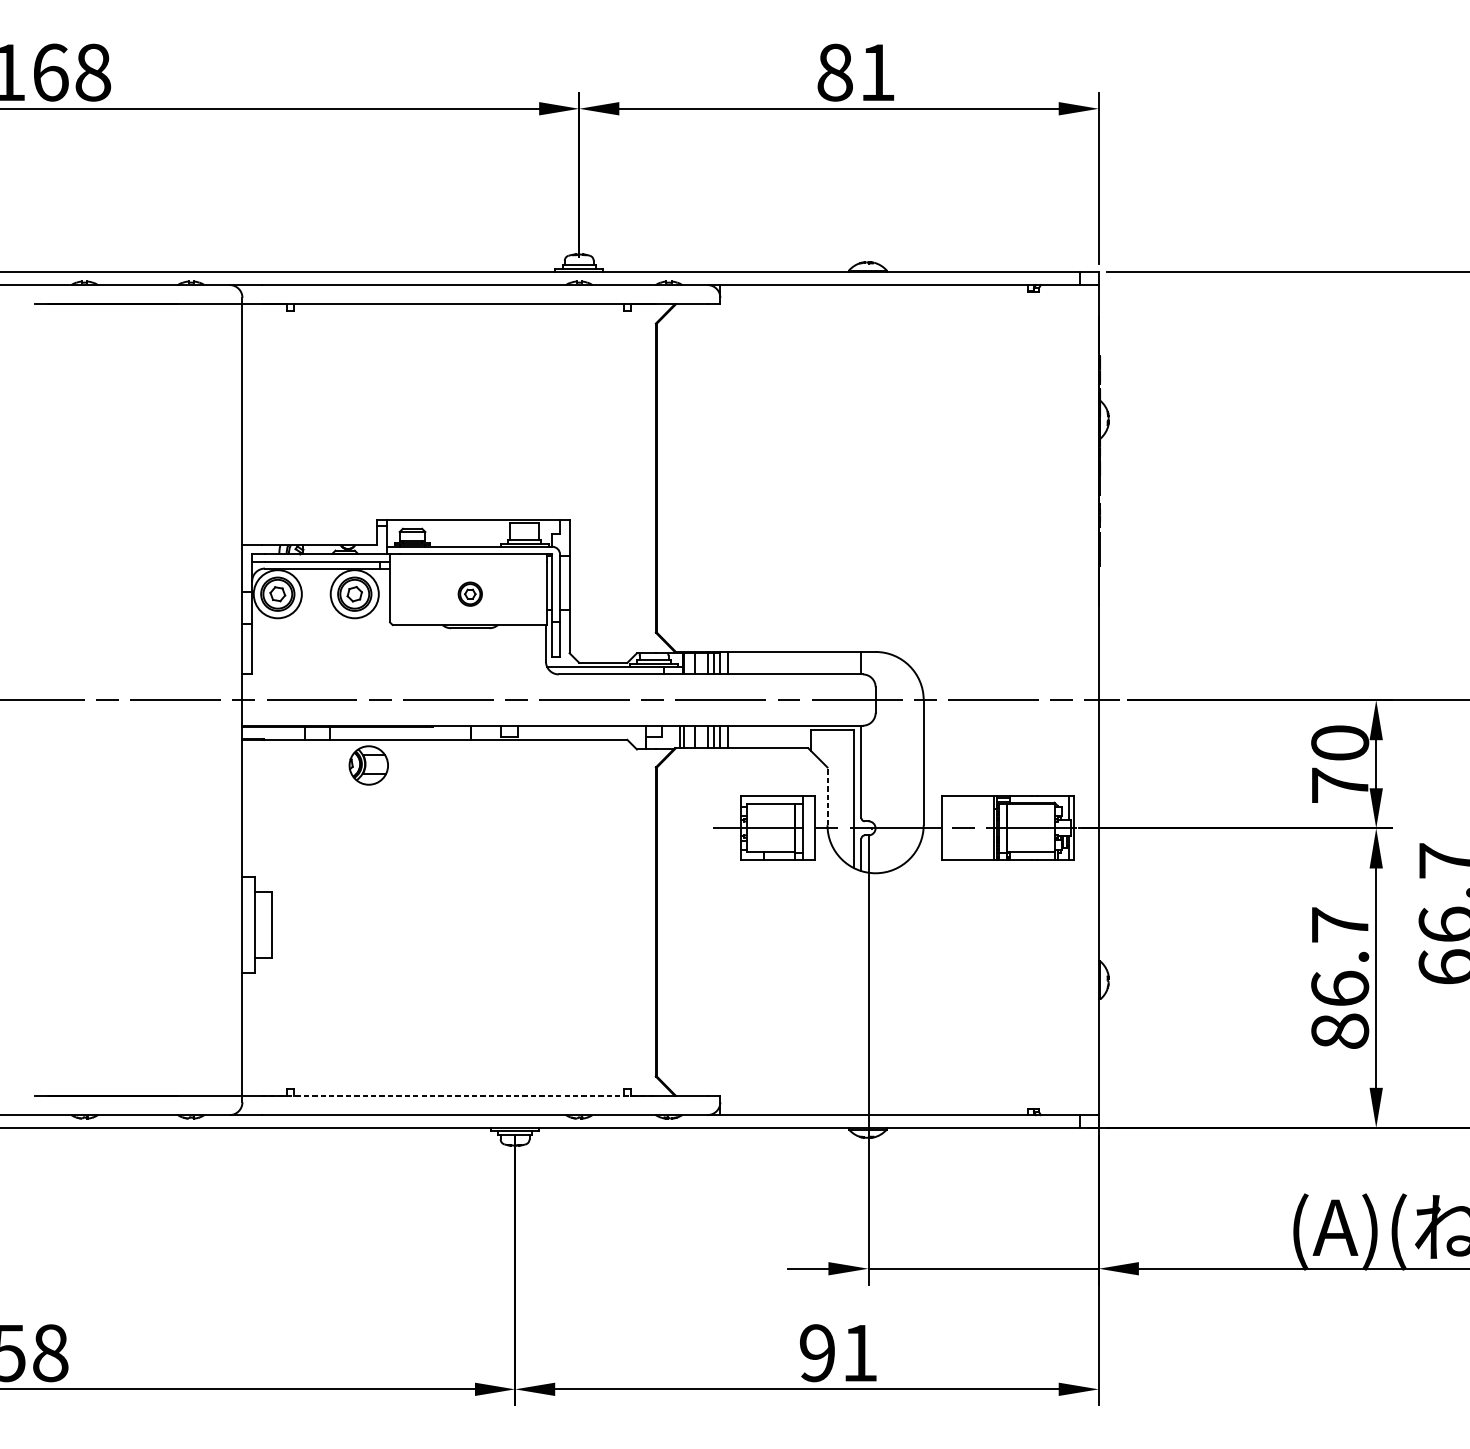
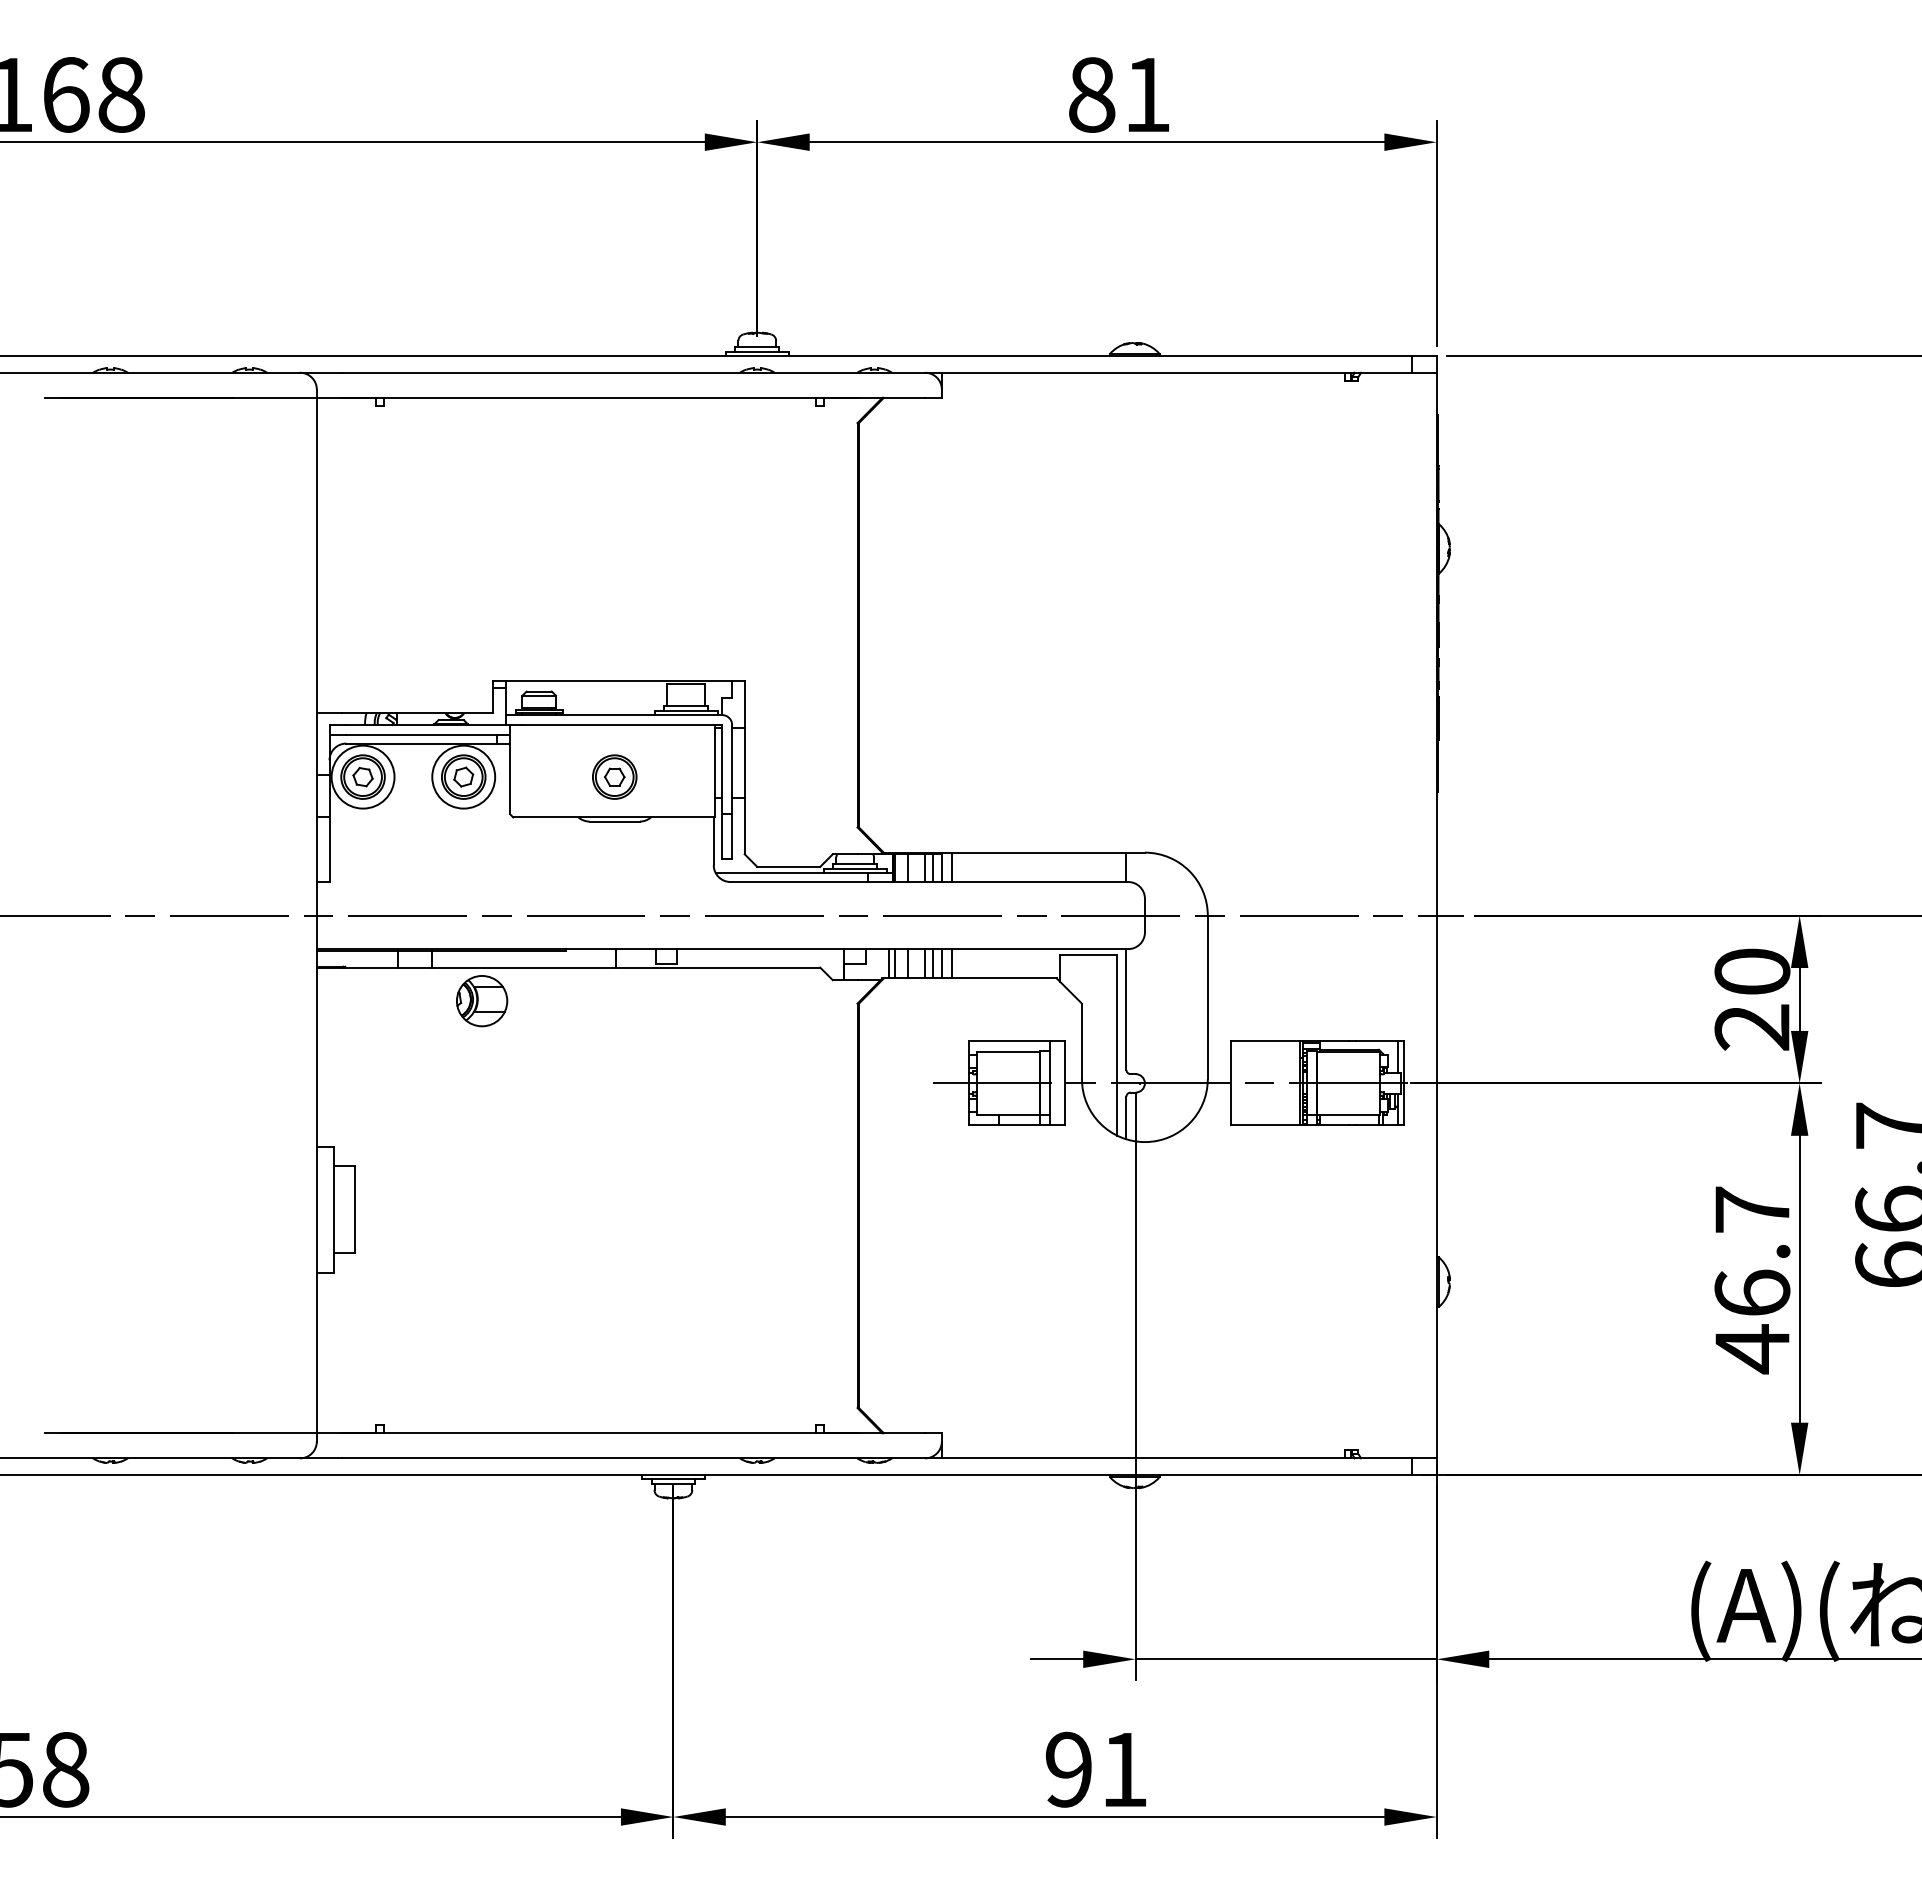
part: (470, 593) -> (614, 776), size x1.43
text: (1339, 785) -> (1751, 1027), 70 -> 20
line: (827, 796) -> (1081, 1041), dashed -> solid
text: (1340, 1031) -> (1752, 1349), 86.7 -> 46.7
line: (458, 1096) -> (599, 1433), dashed -> solid

